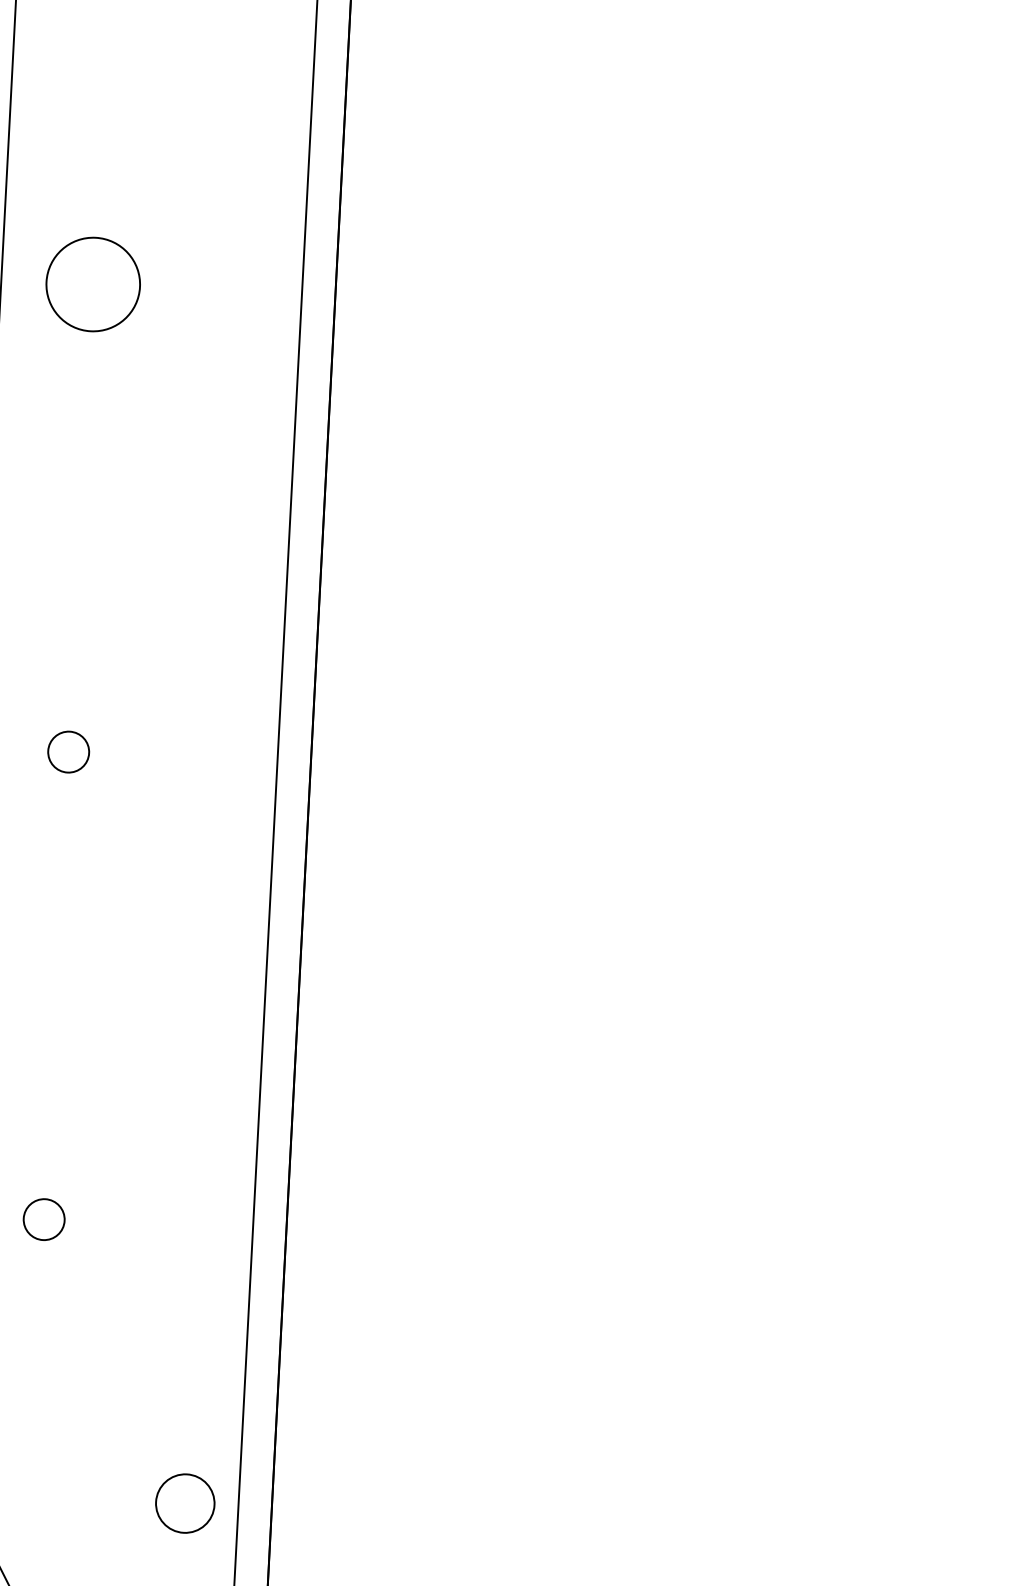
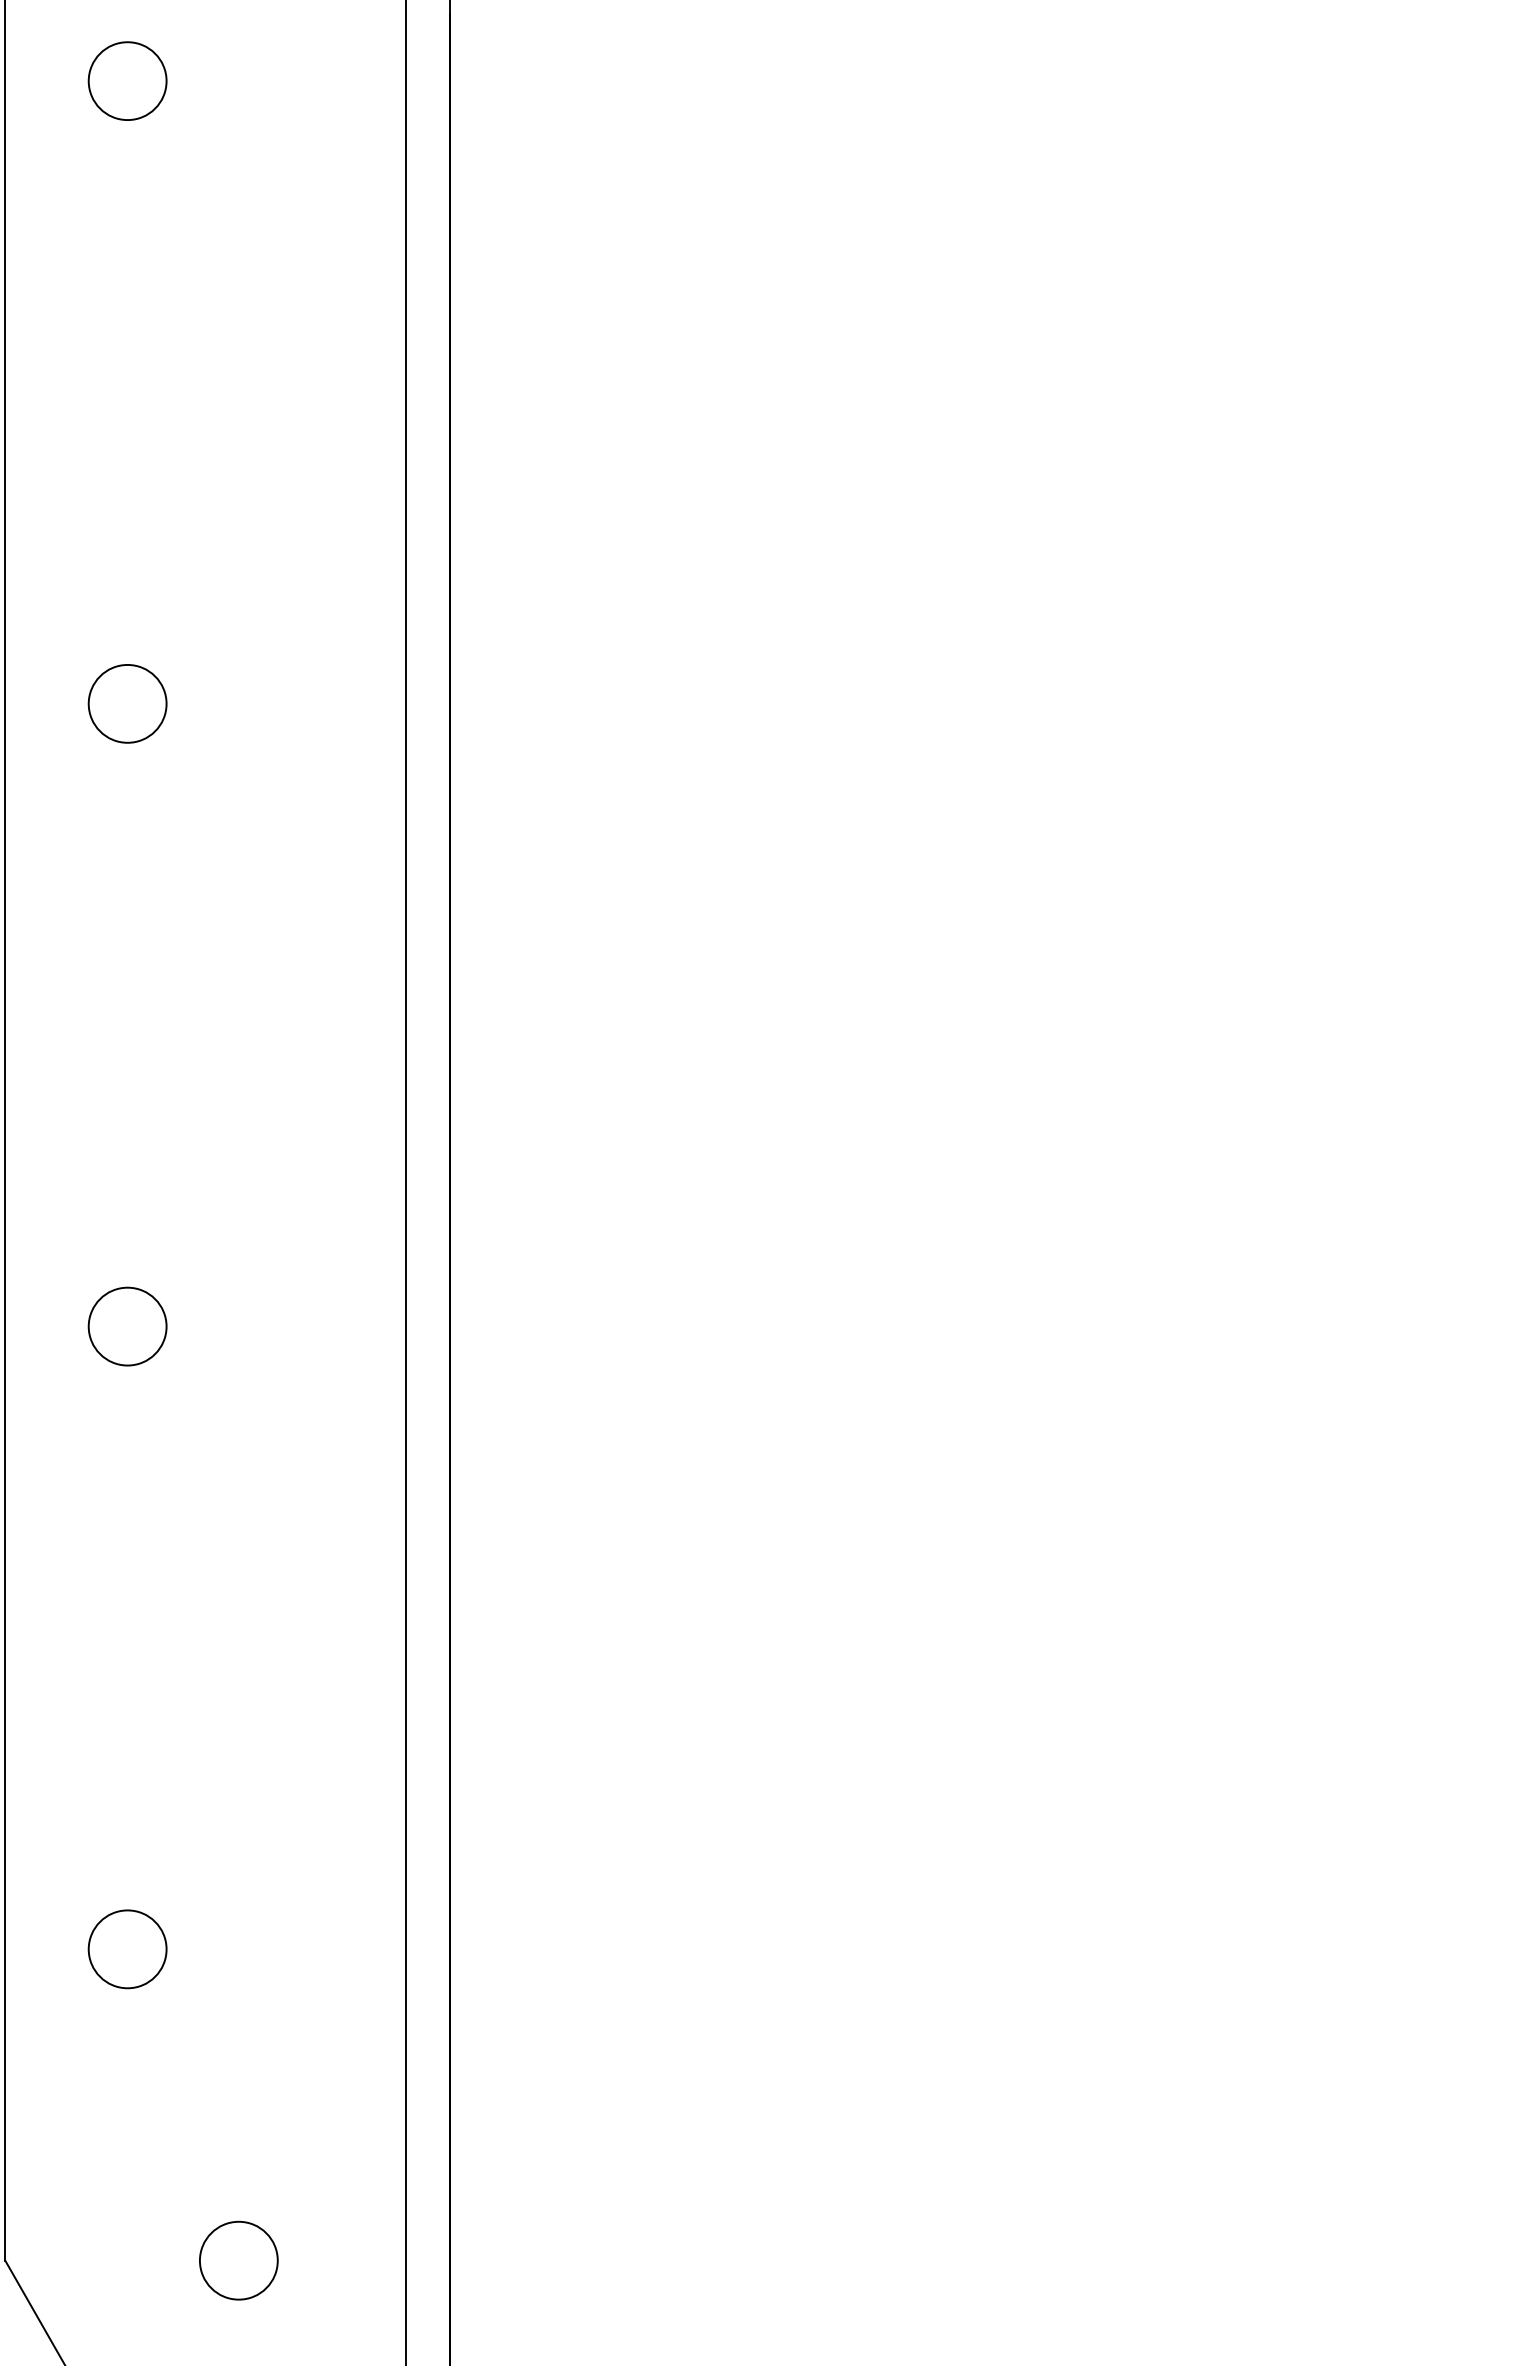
circle: (93, 284) -> (127, 703), size x0.62
circle: (68, 752) -> (127, 1326), size x1.43
circle: (44, 1219) -> (127, 1949), size x1.43
circle: (185, 1503) -> (238, 2260), moved

